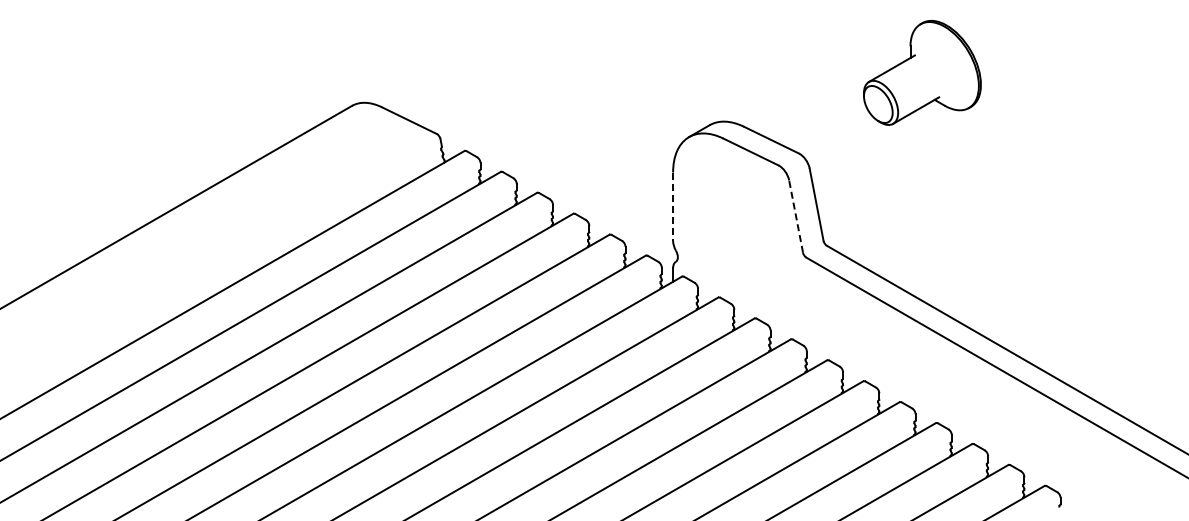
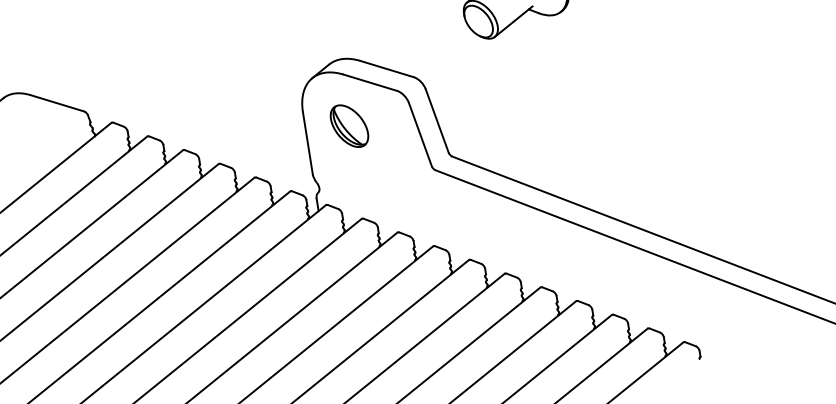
part: (720, 195) -> (349, 126), added
line: (673, 207) -> (308, 143), dashed -> solid
line: (796, 216) -> (420, 134), dashed -> solid

